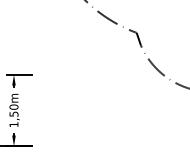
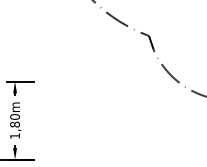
text: (14, 114) -> (15, 124), 1,50m -> 1,80m

